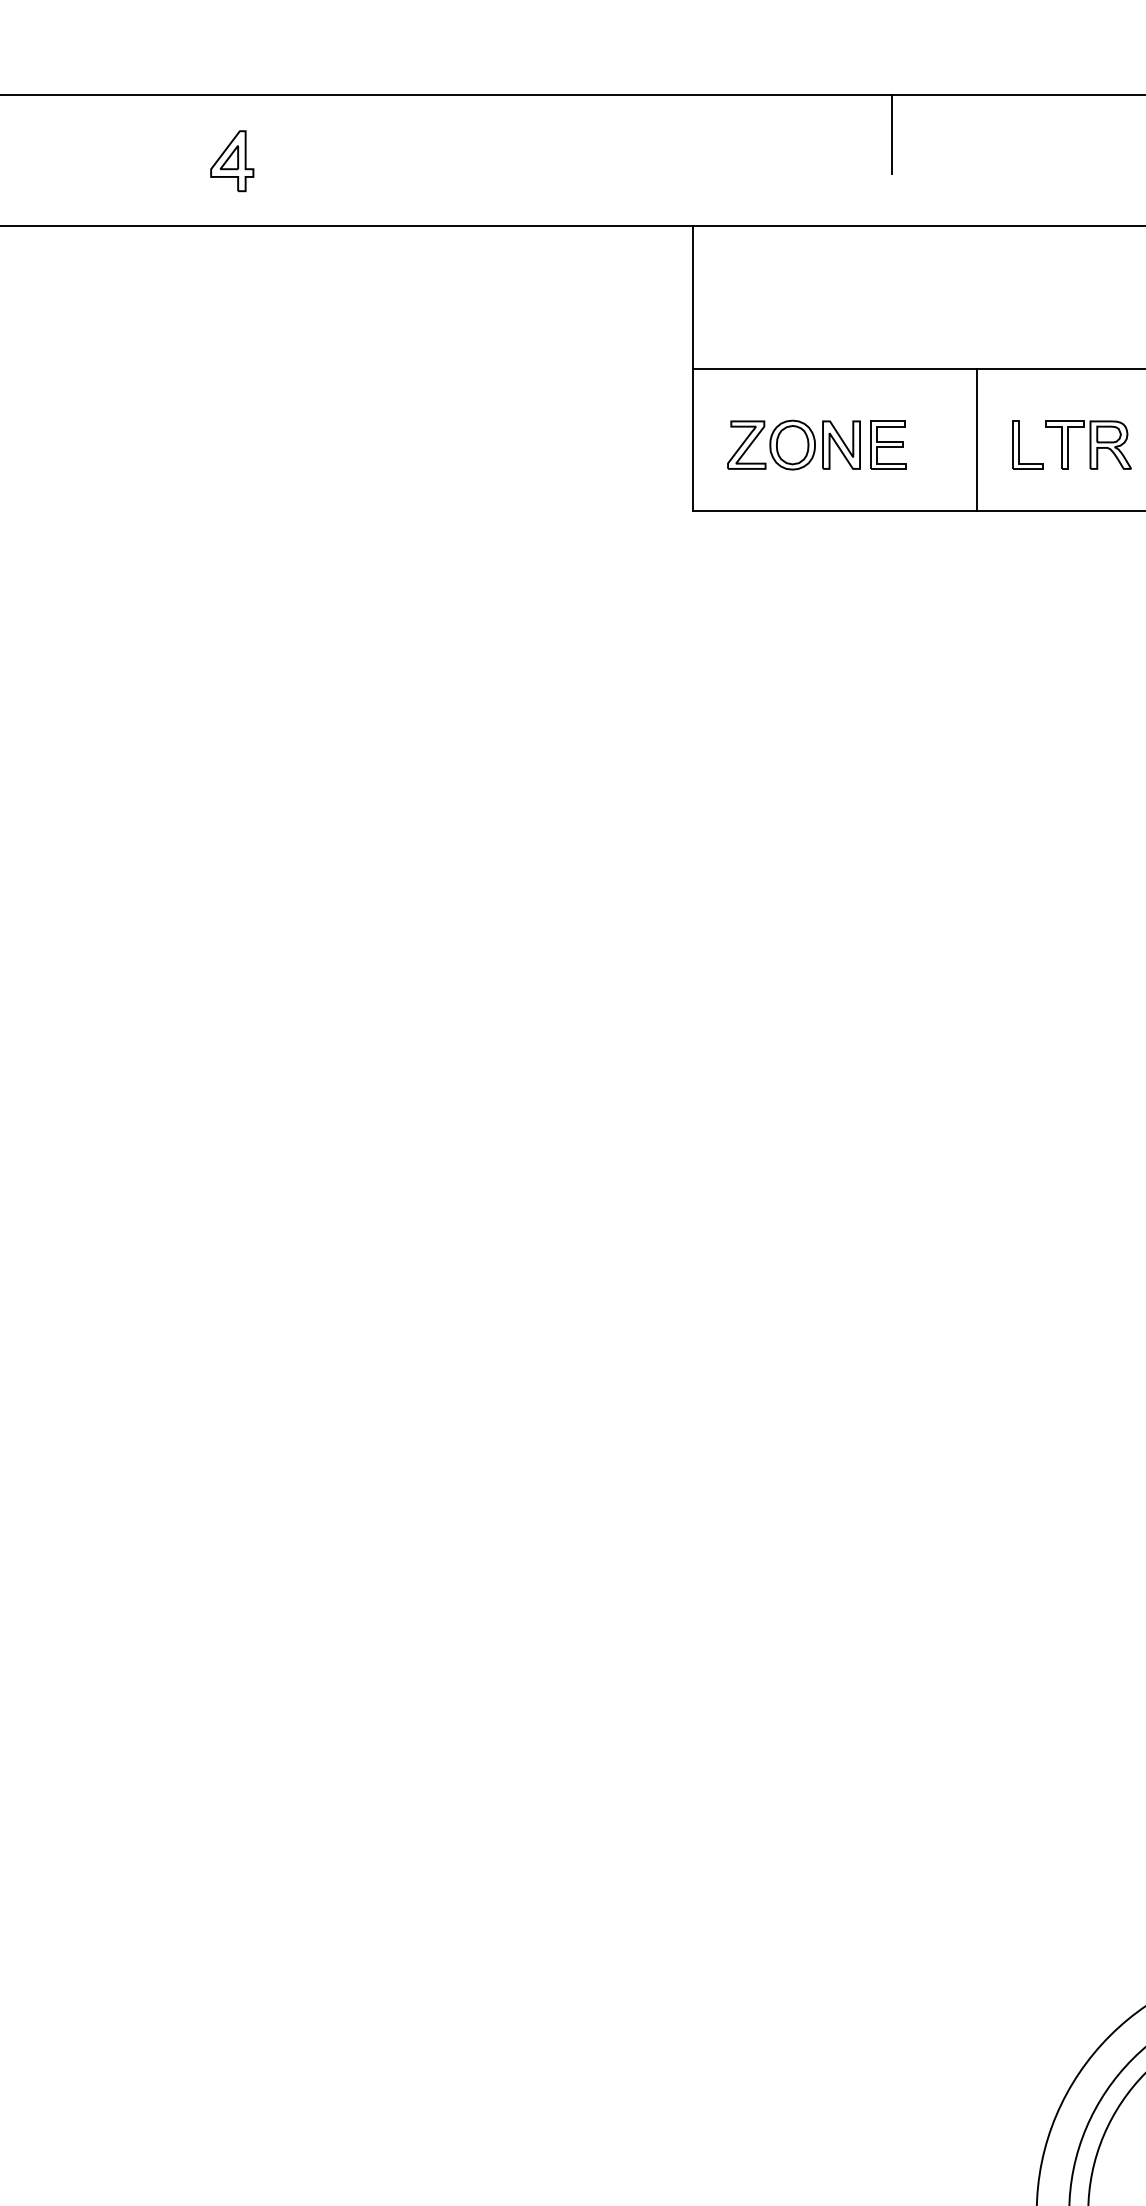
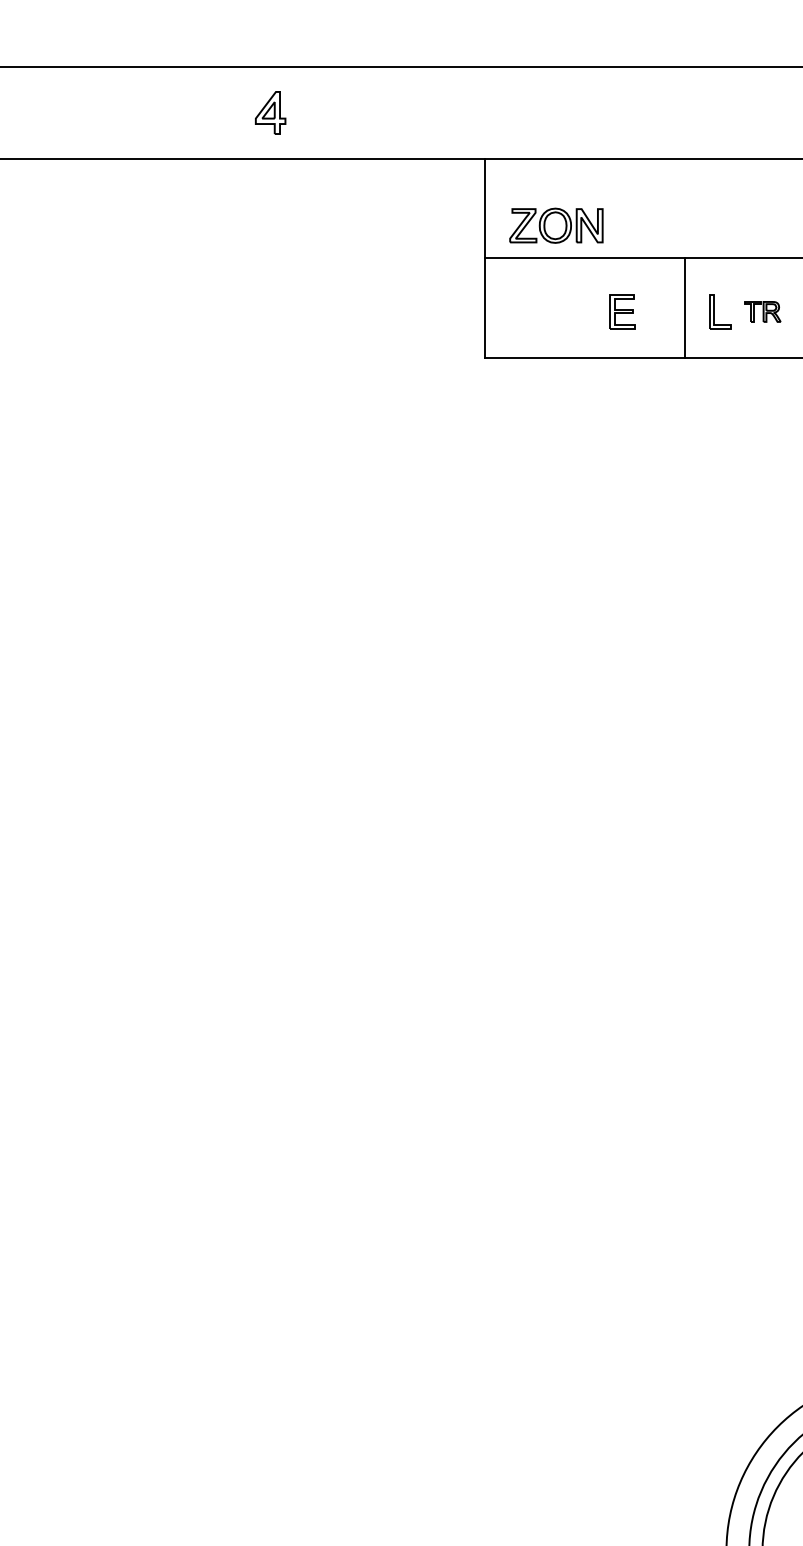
line: (892, 134) -> (625, 94), removed
part: (232, 161) -> (270, 113), moved
part: (793, 444) -> (556, 225), moved
part: (1088, 444) -> (762, 311), size x0.6

